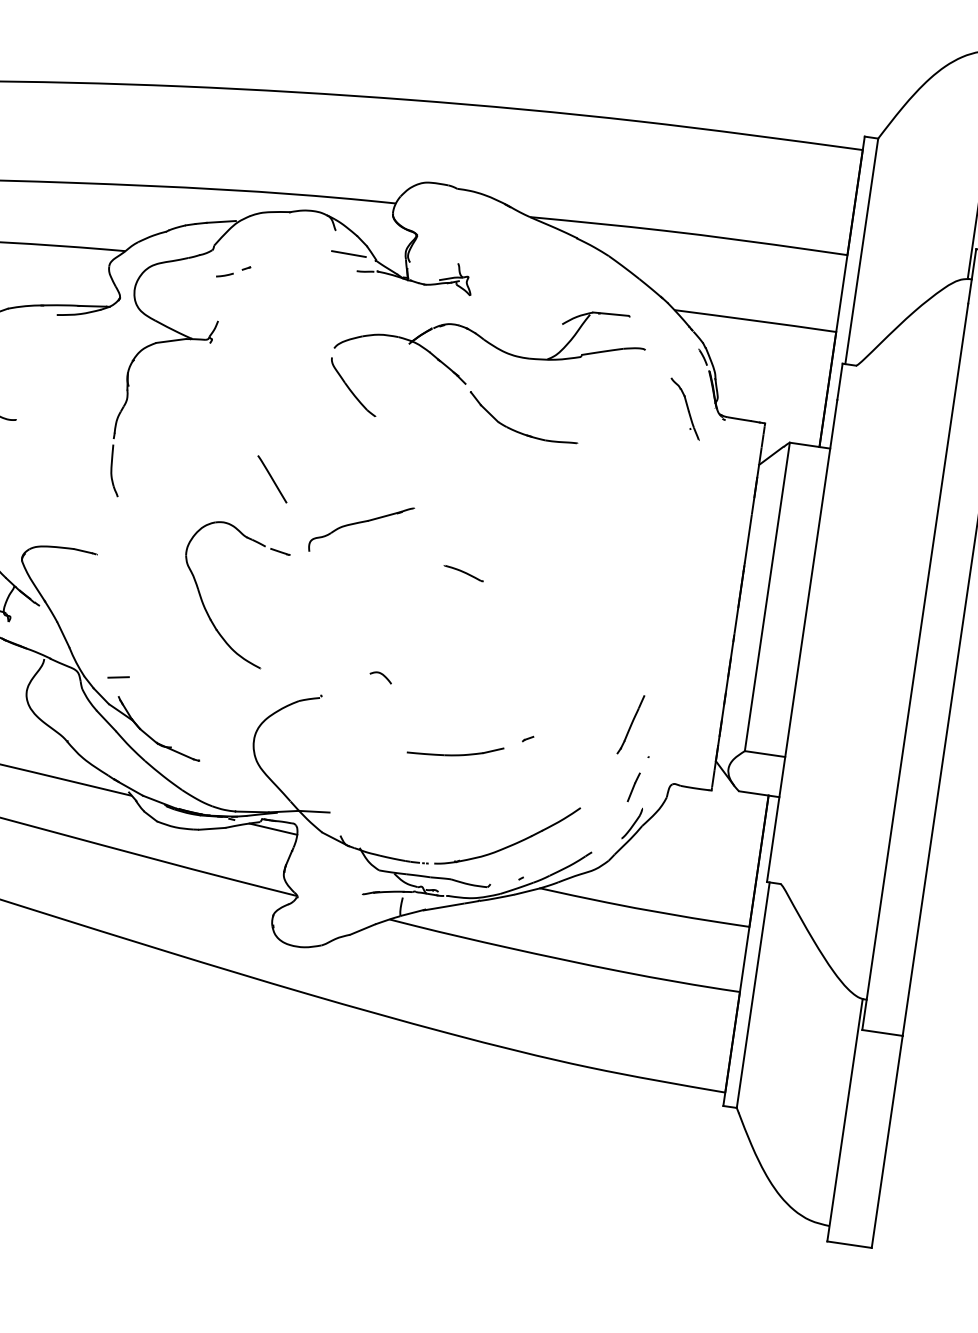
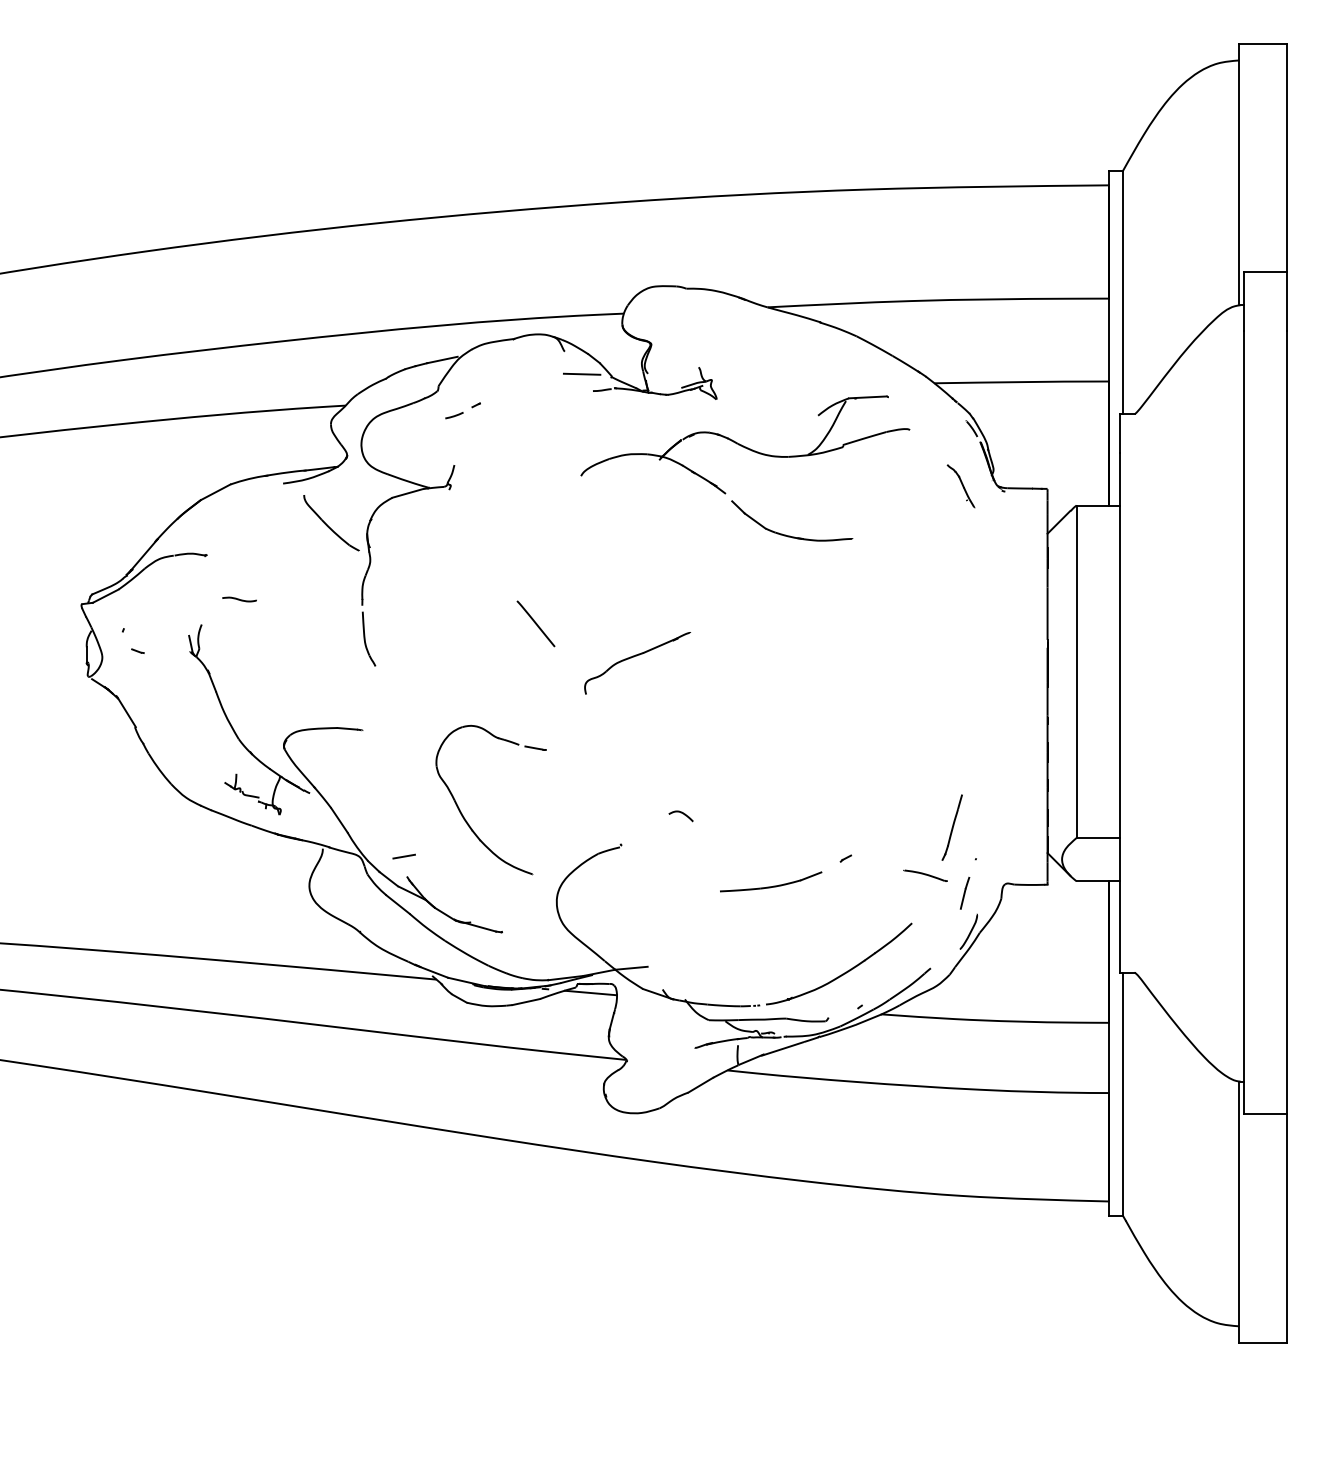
part: (353, 387) -> (331, 523), moved
part: (684, 409) -> (960, 486), size x0.7
part: (463, 573) -> (925, 875), moved
part: (203, 602) -> (462, 813), moved

